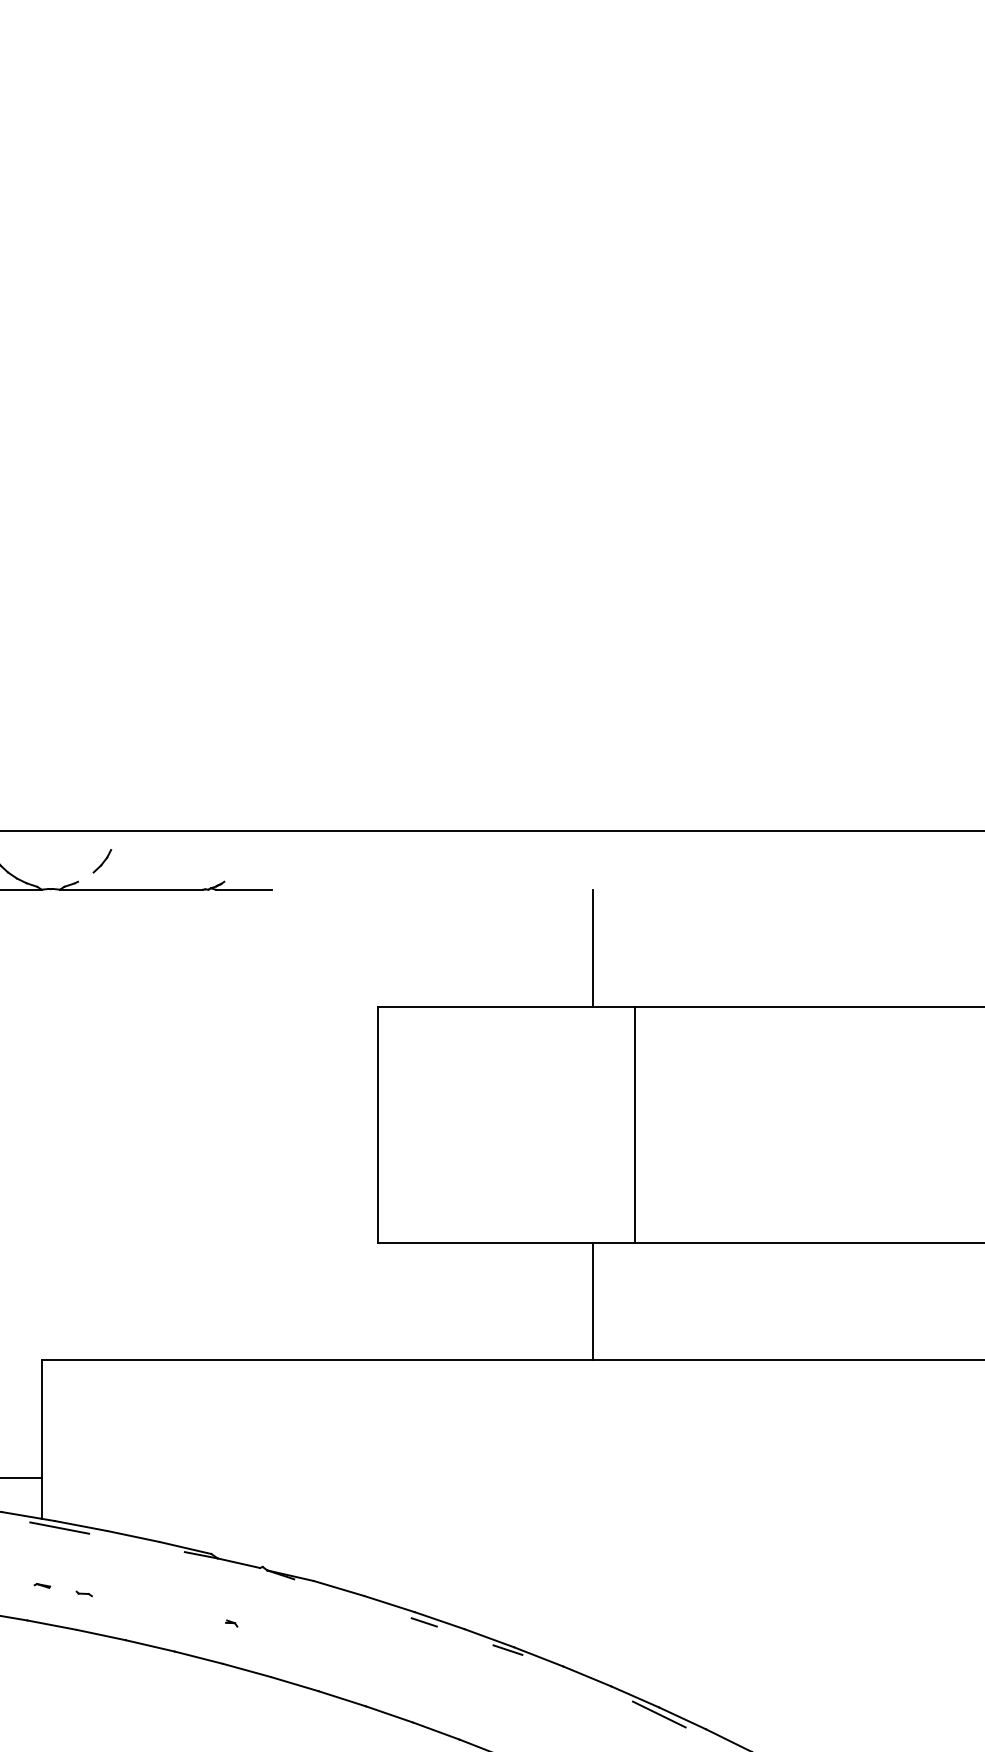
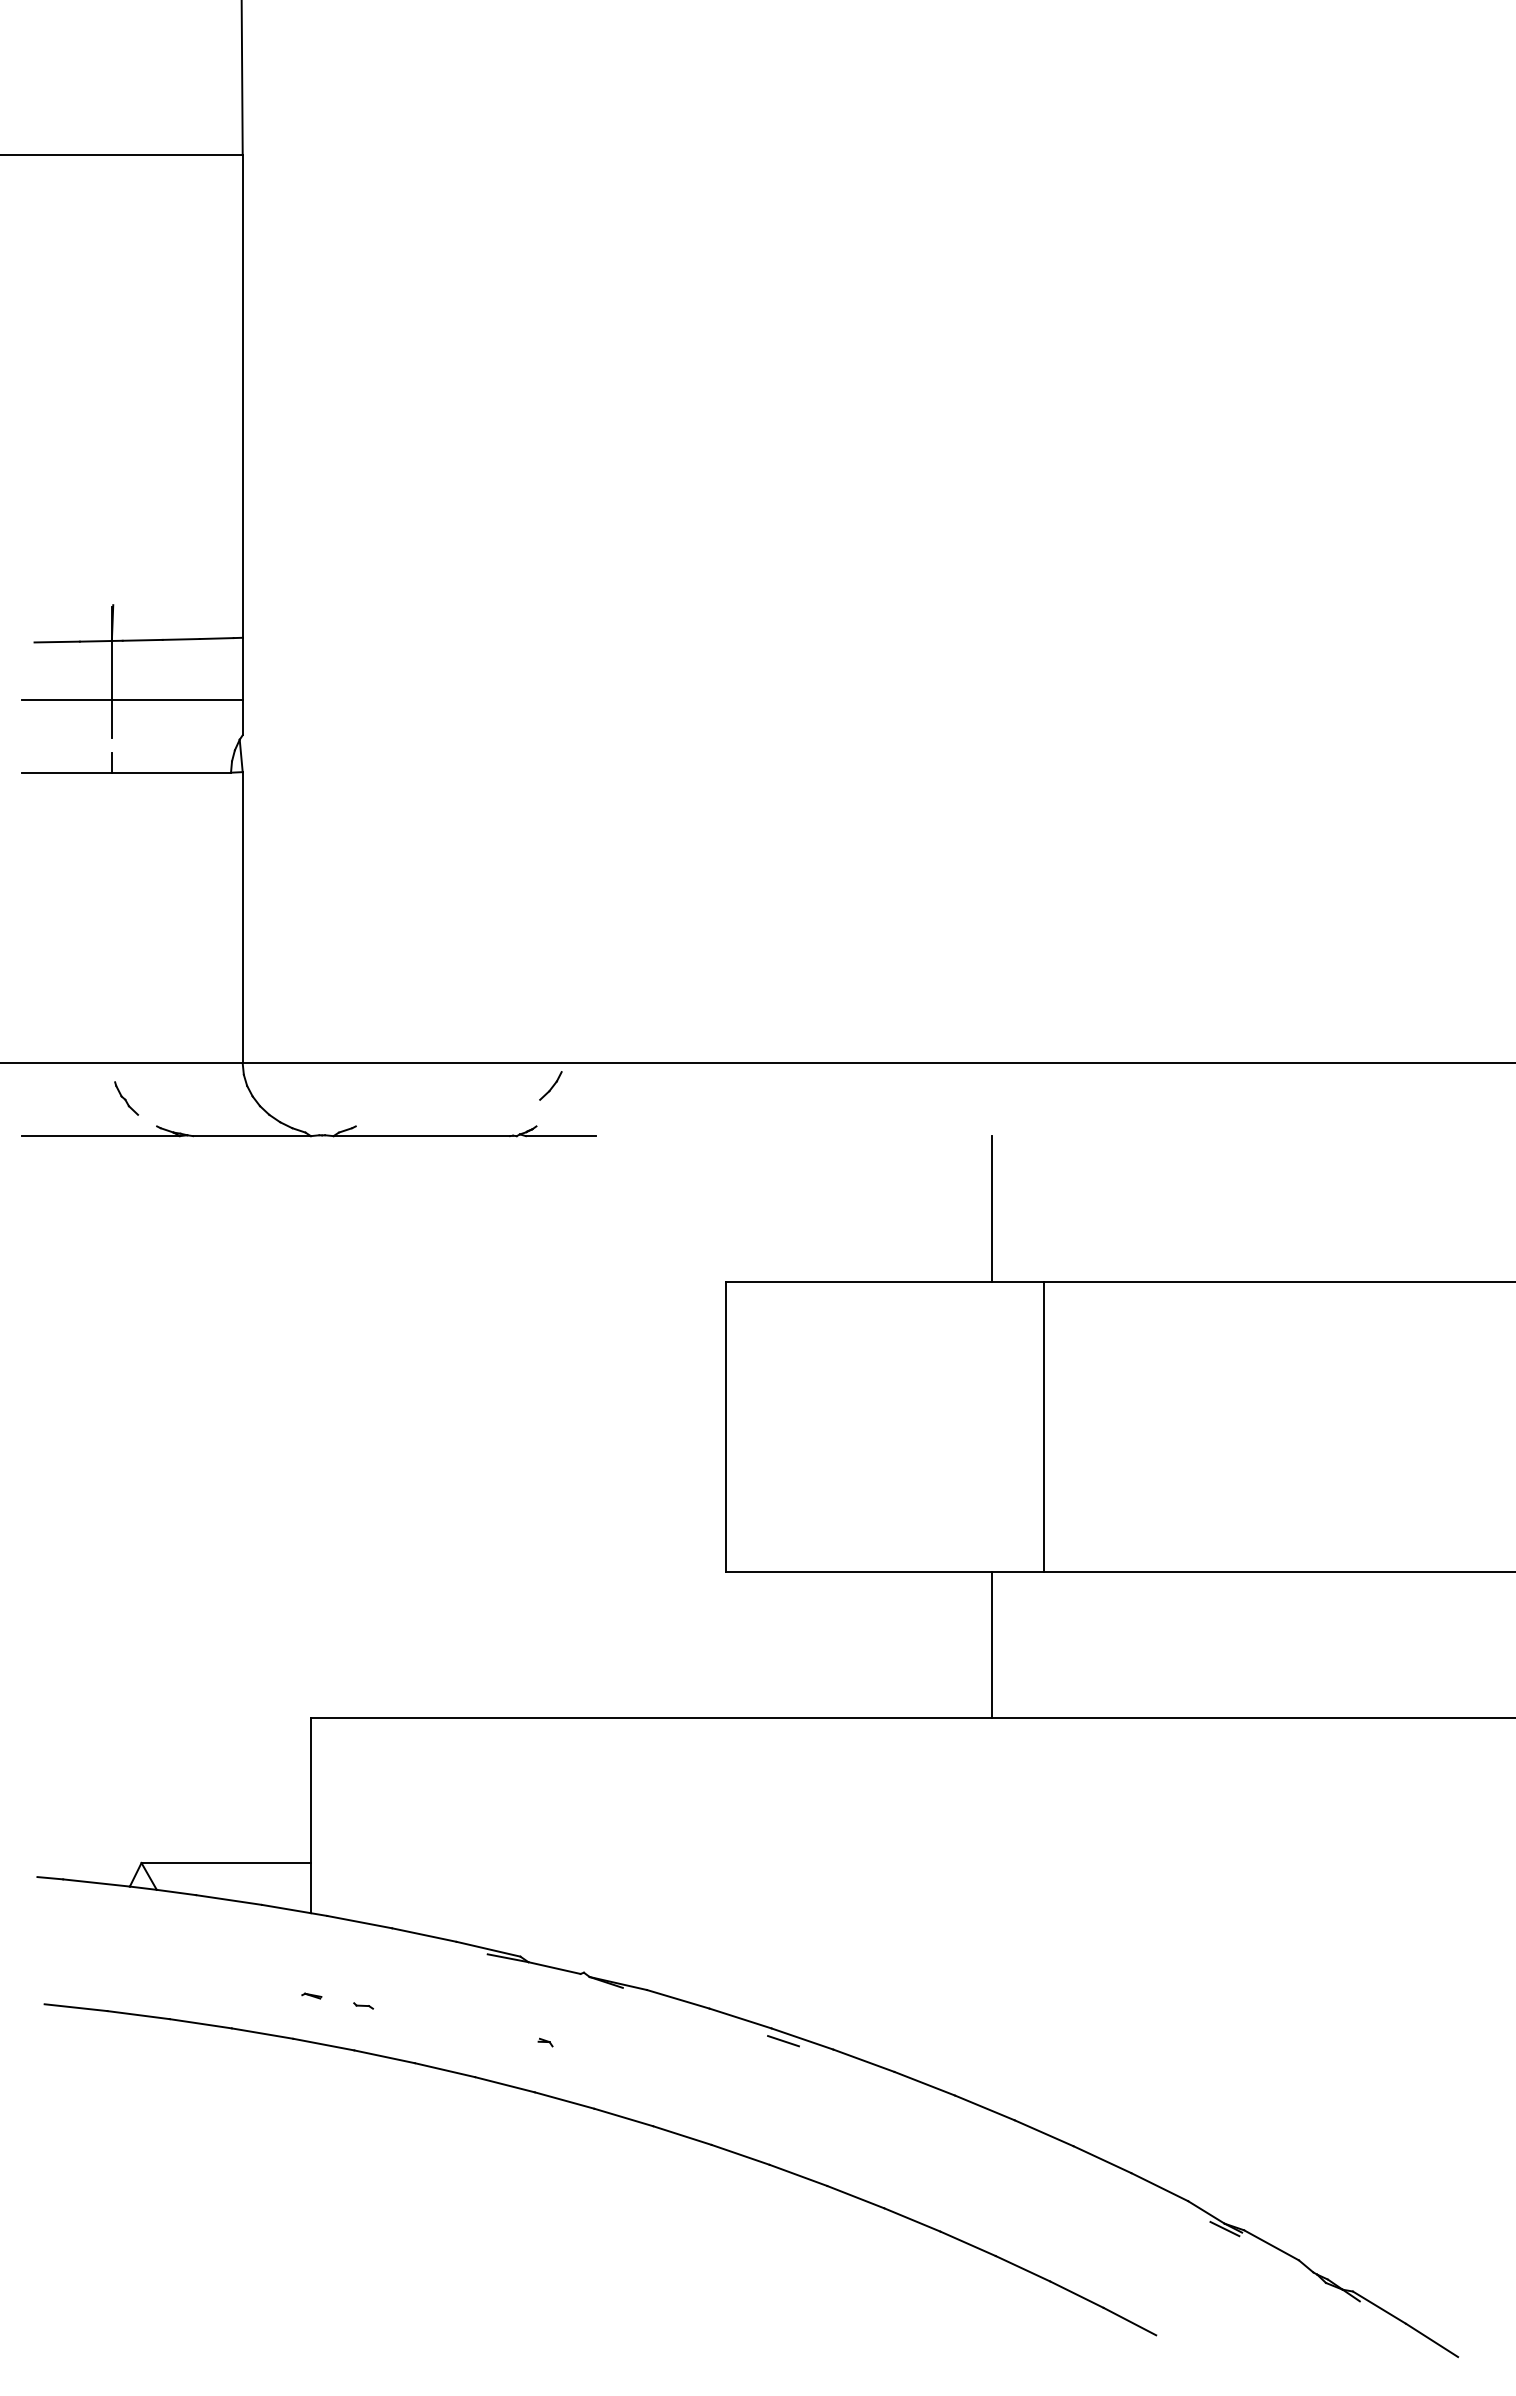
part: (102, 860) -> (550, 1085), moved
line: (59, 1527) -> (332, 1924), removed
line: (507, 1650) -> (886, 2075), removed
line: (659, 1714) -> (1073, 2154), removed

